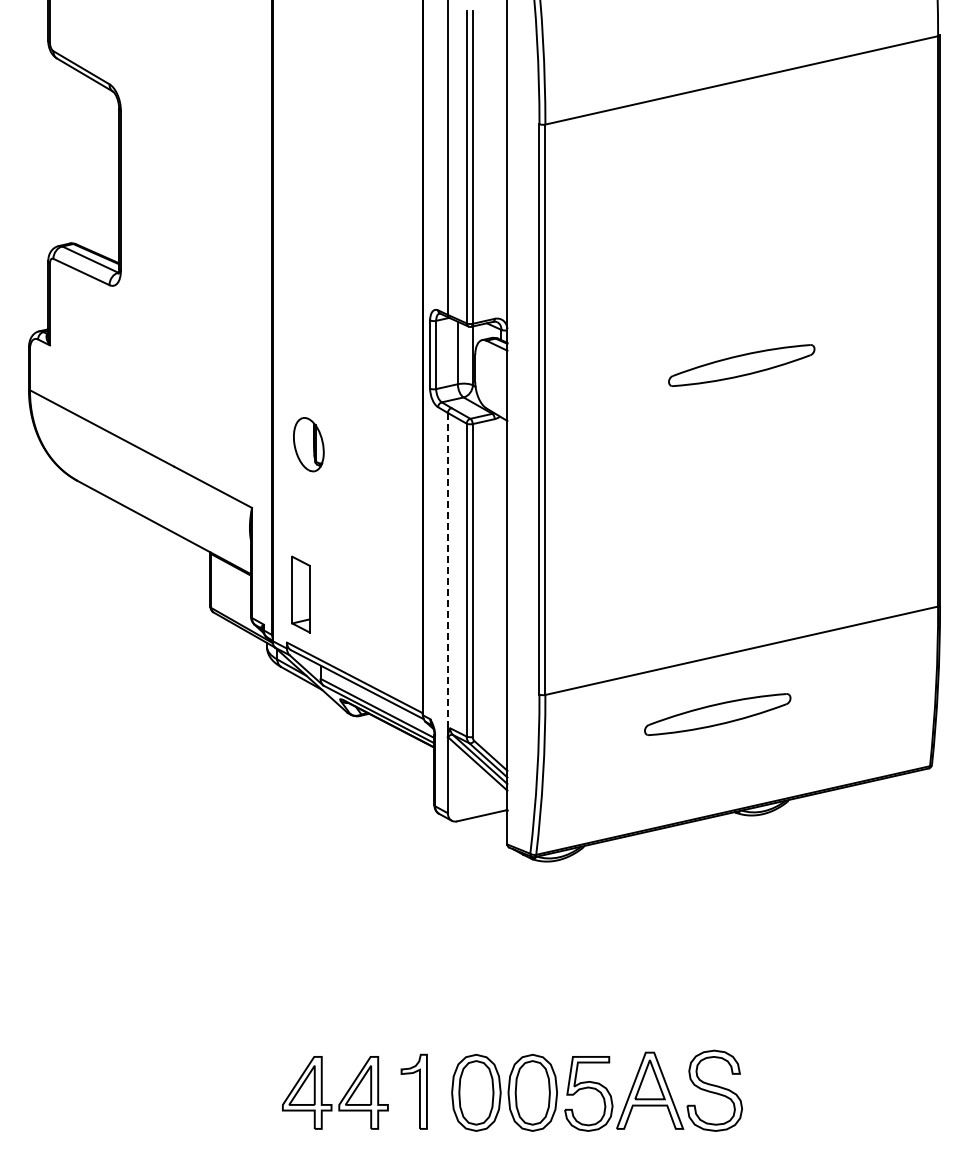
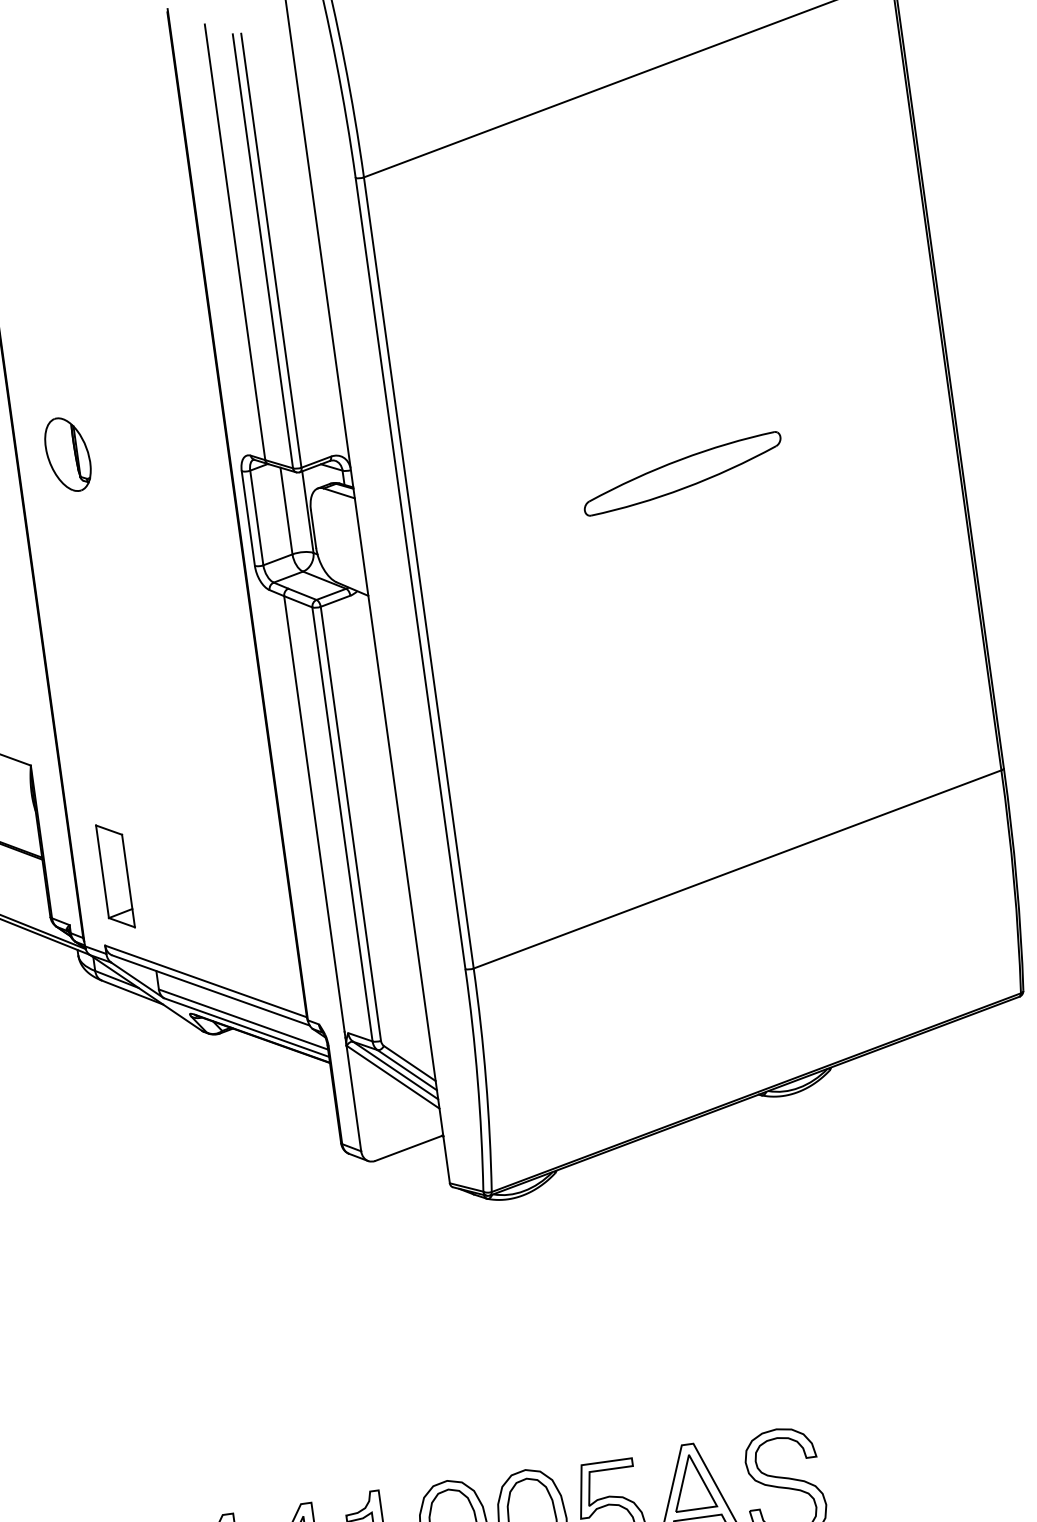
part: (308, 444) -> (67, 454), moved
line: (447, 570) -> (313, 814), dashed -> solid
part: (717, 714) -> (716, 962), removed

